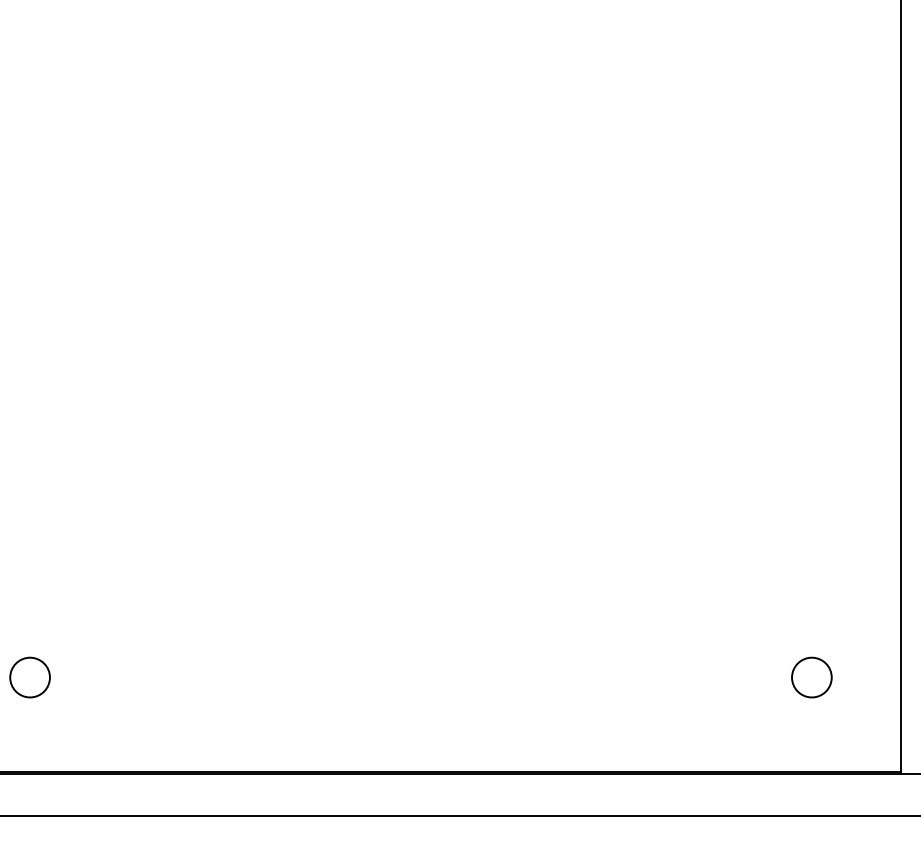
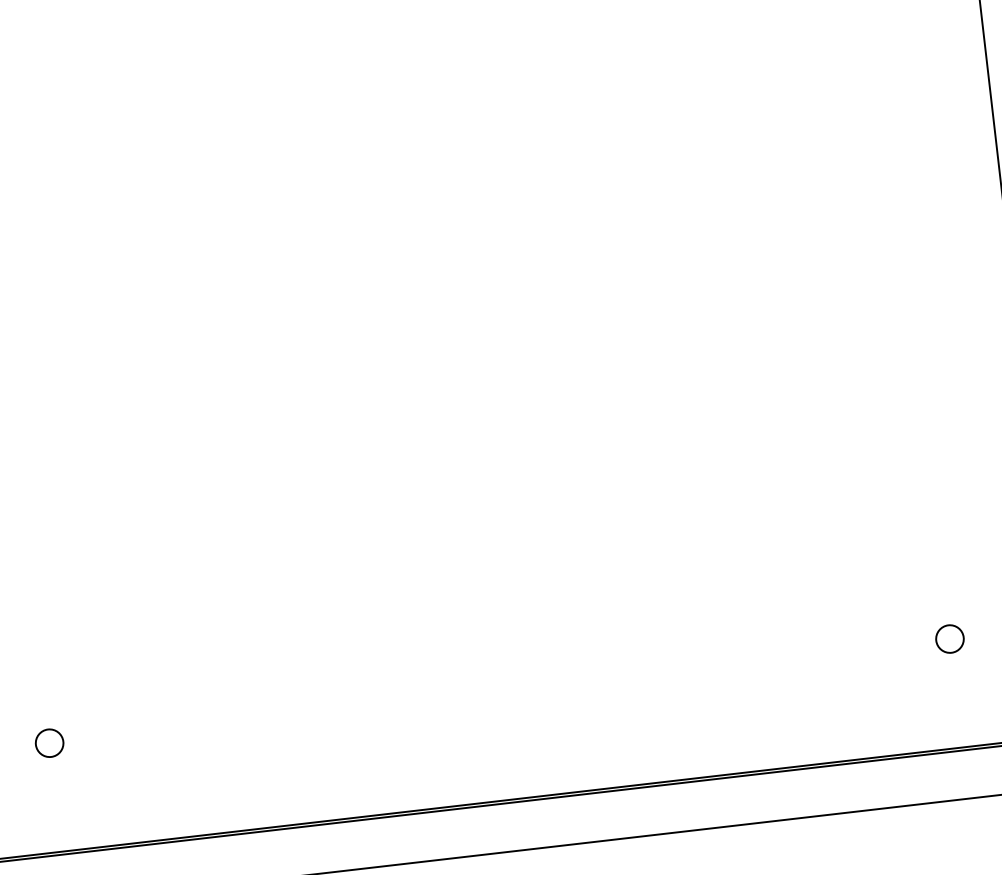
circle: (29, 677) -> (48, 743), size x0.6
circle: (811, 677) -> (949, 639), size x0.6

